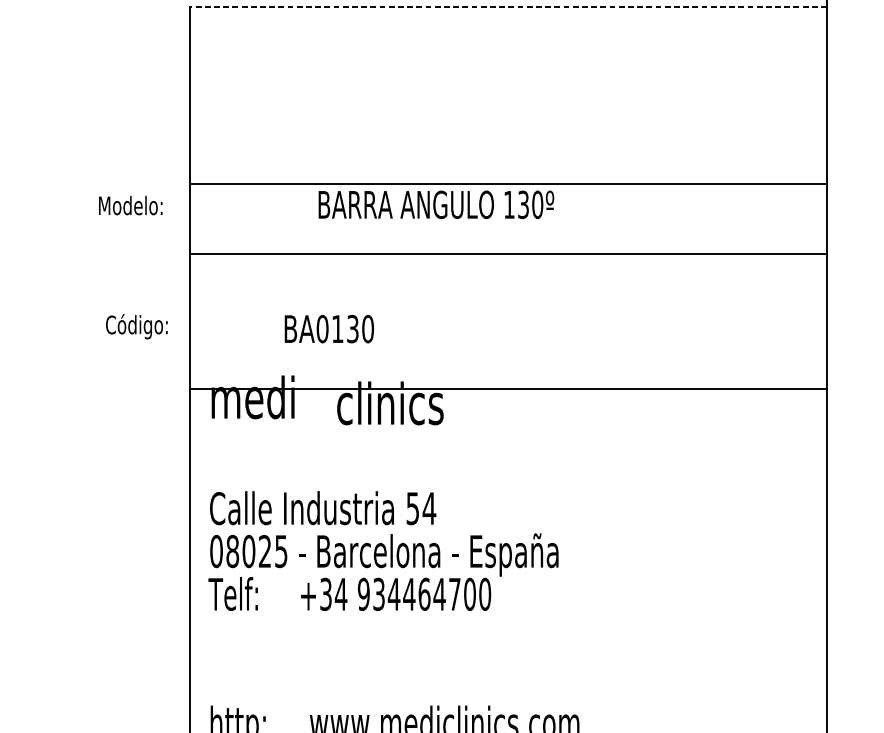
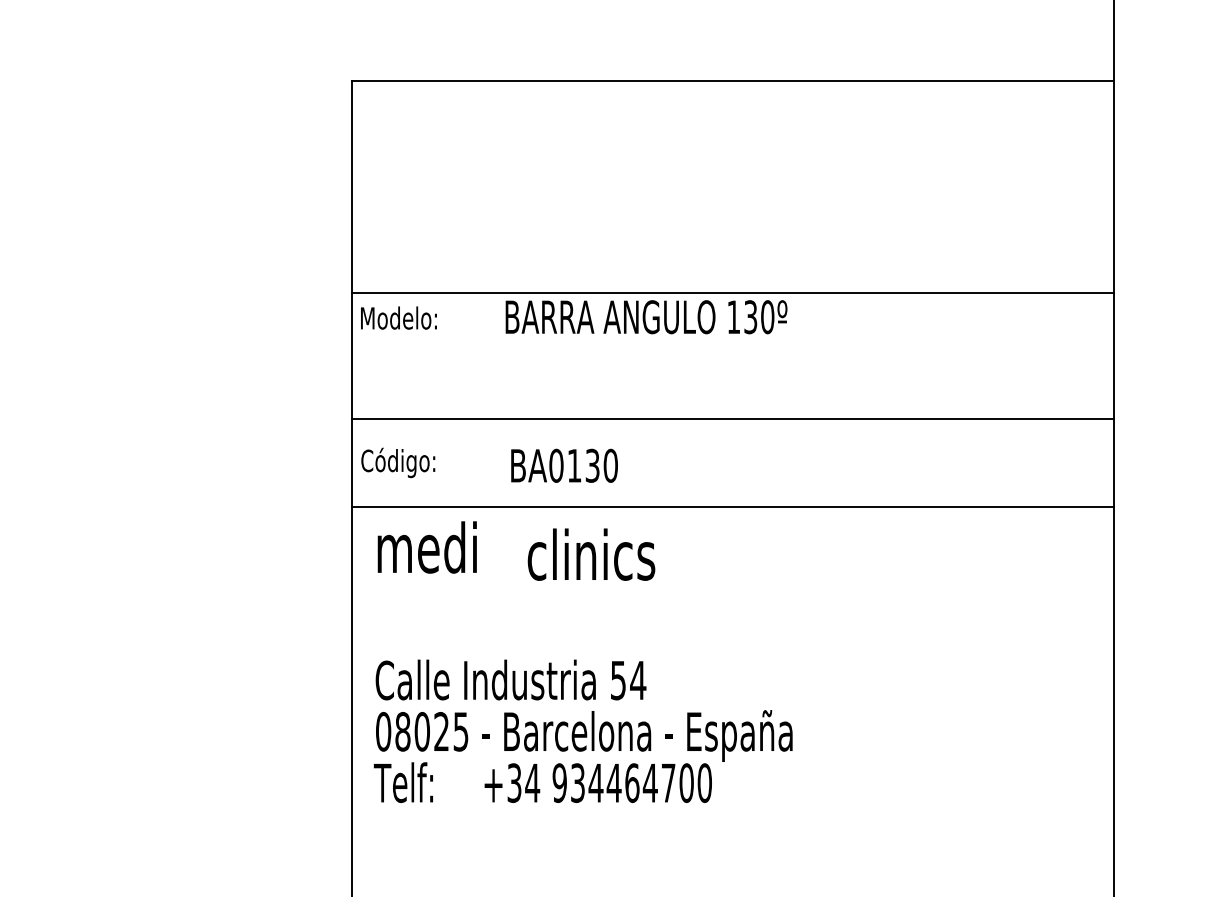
line: (508, 6) -> (732, 80), dashed -> solid
text: (130, 205) -> (398, 317), moved
line: (508, 253) -> (732, 419), moved
text: (137, 326) -> (398, 462), moved
text: (329, 328) -> (564, 465), moved
line: (508, 389) -> (732, 506), moved

